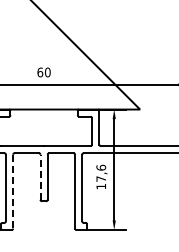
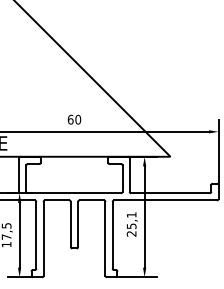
line: (40, 177) -> (70, 224), dashed -> solid
text: (101, 177) -> (131, 224), 17,6 -> 25,1
line: (13, 191) -> (43, 238), dashed -> solid

